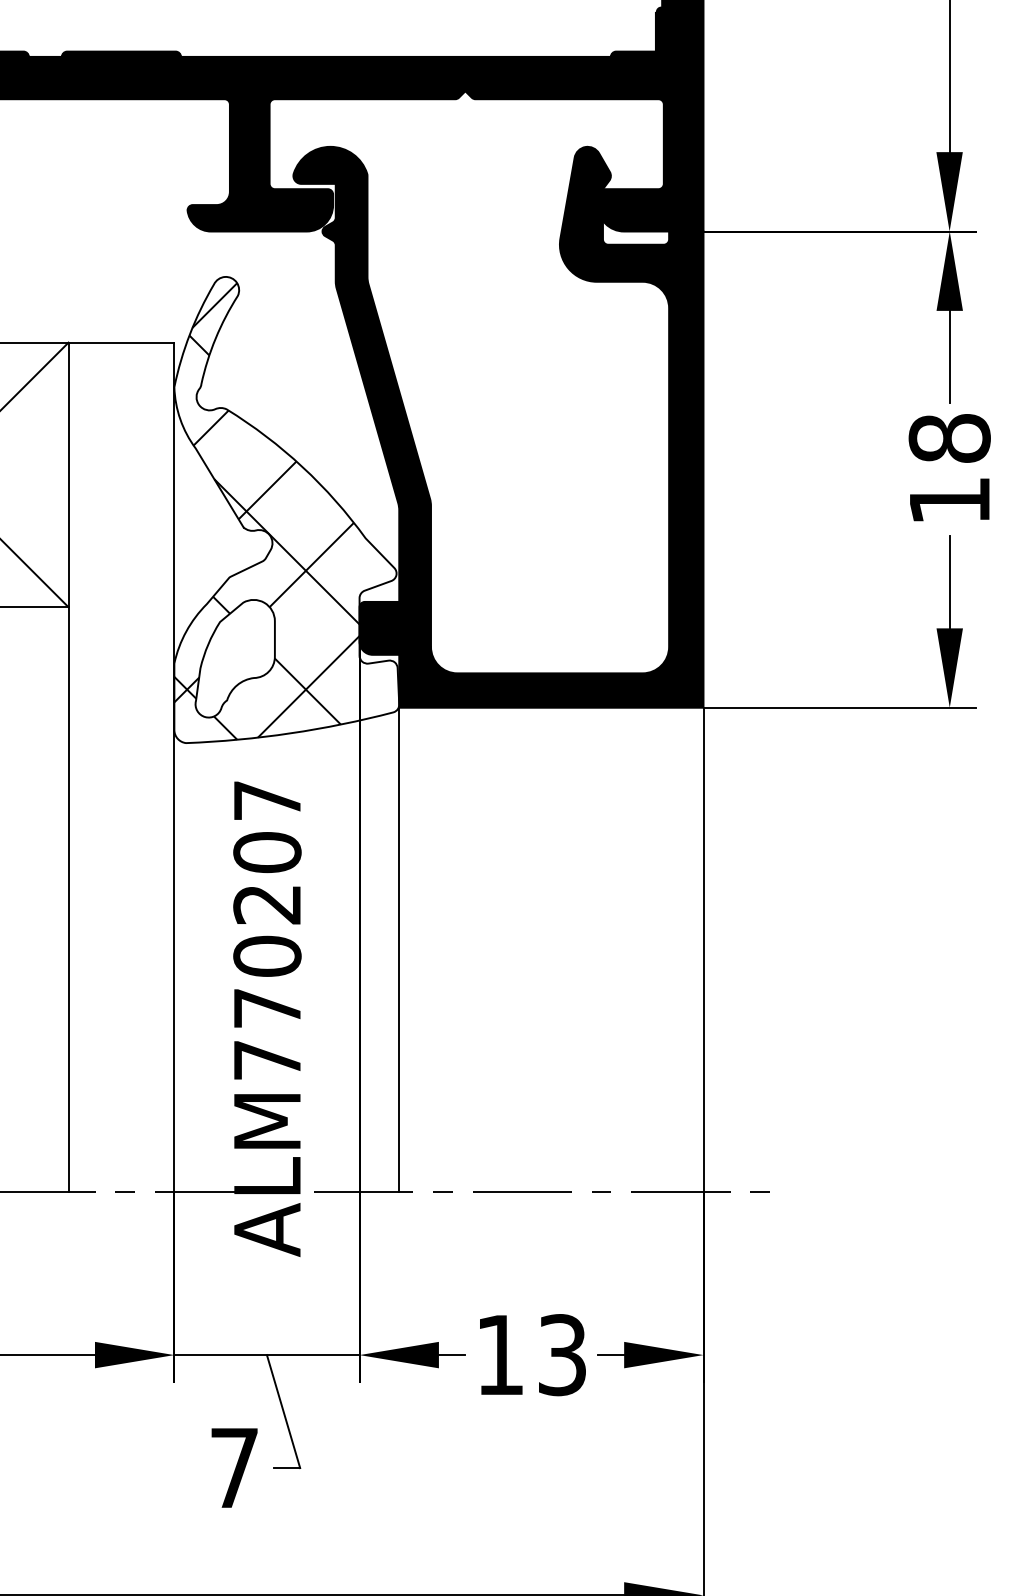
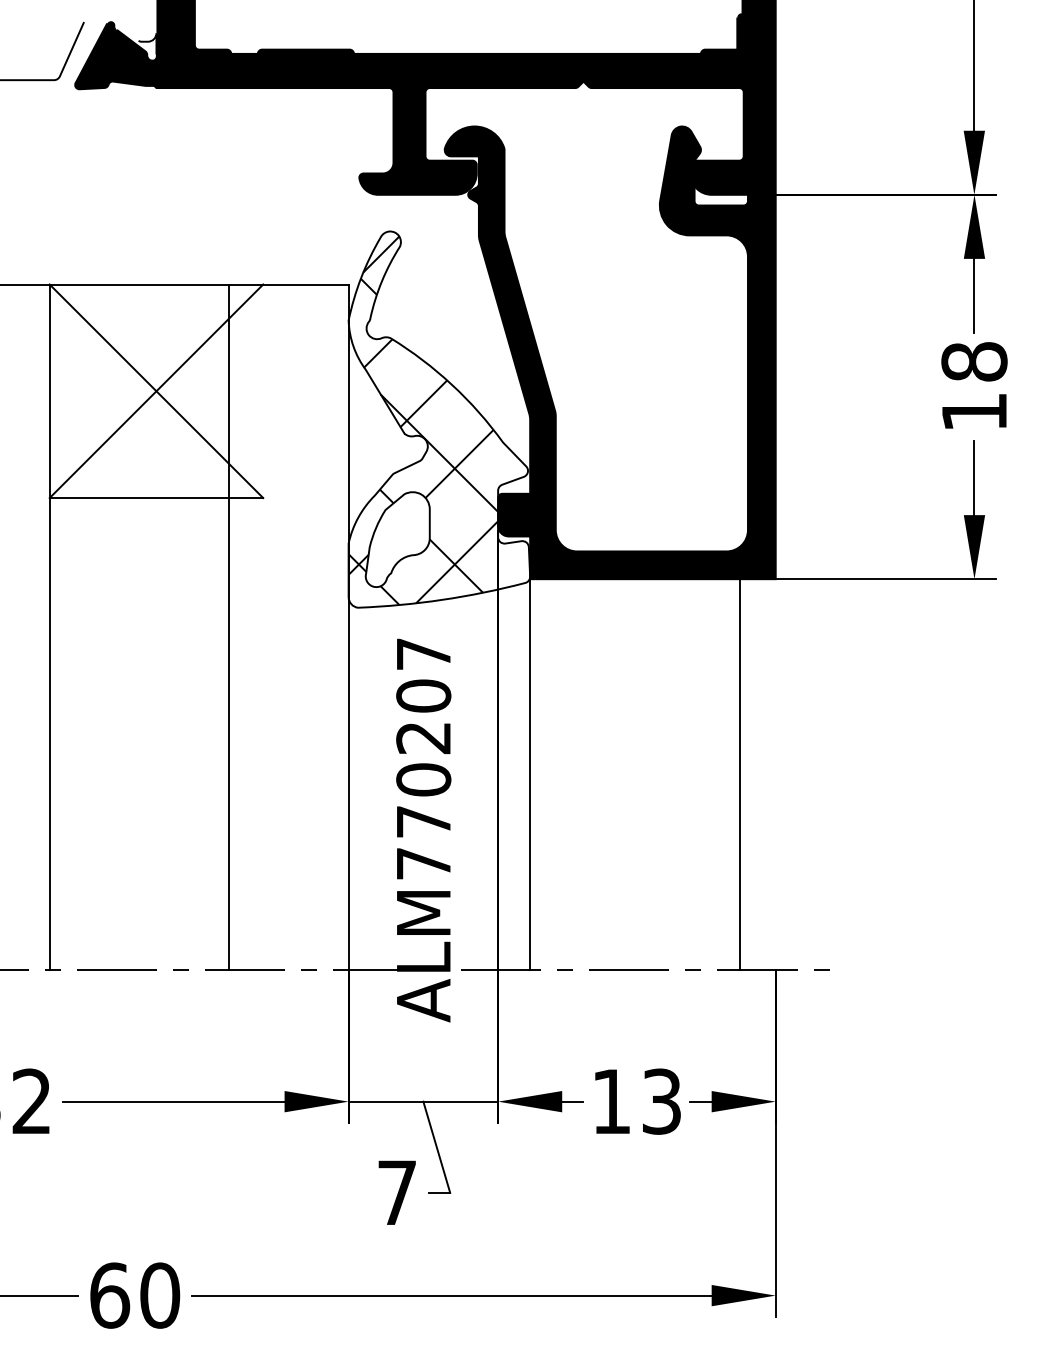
line: (68, 766) -> (229, 626), moved
line: (703, 949) -> (739, 774), moved

